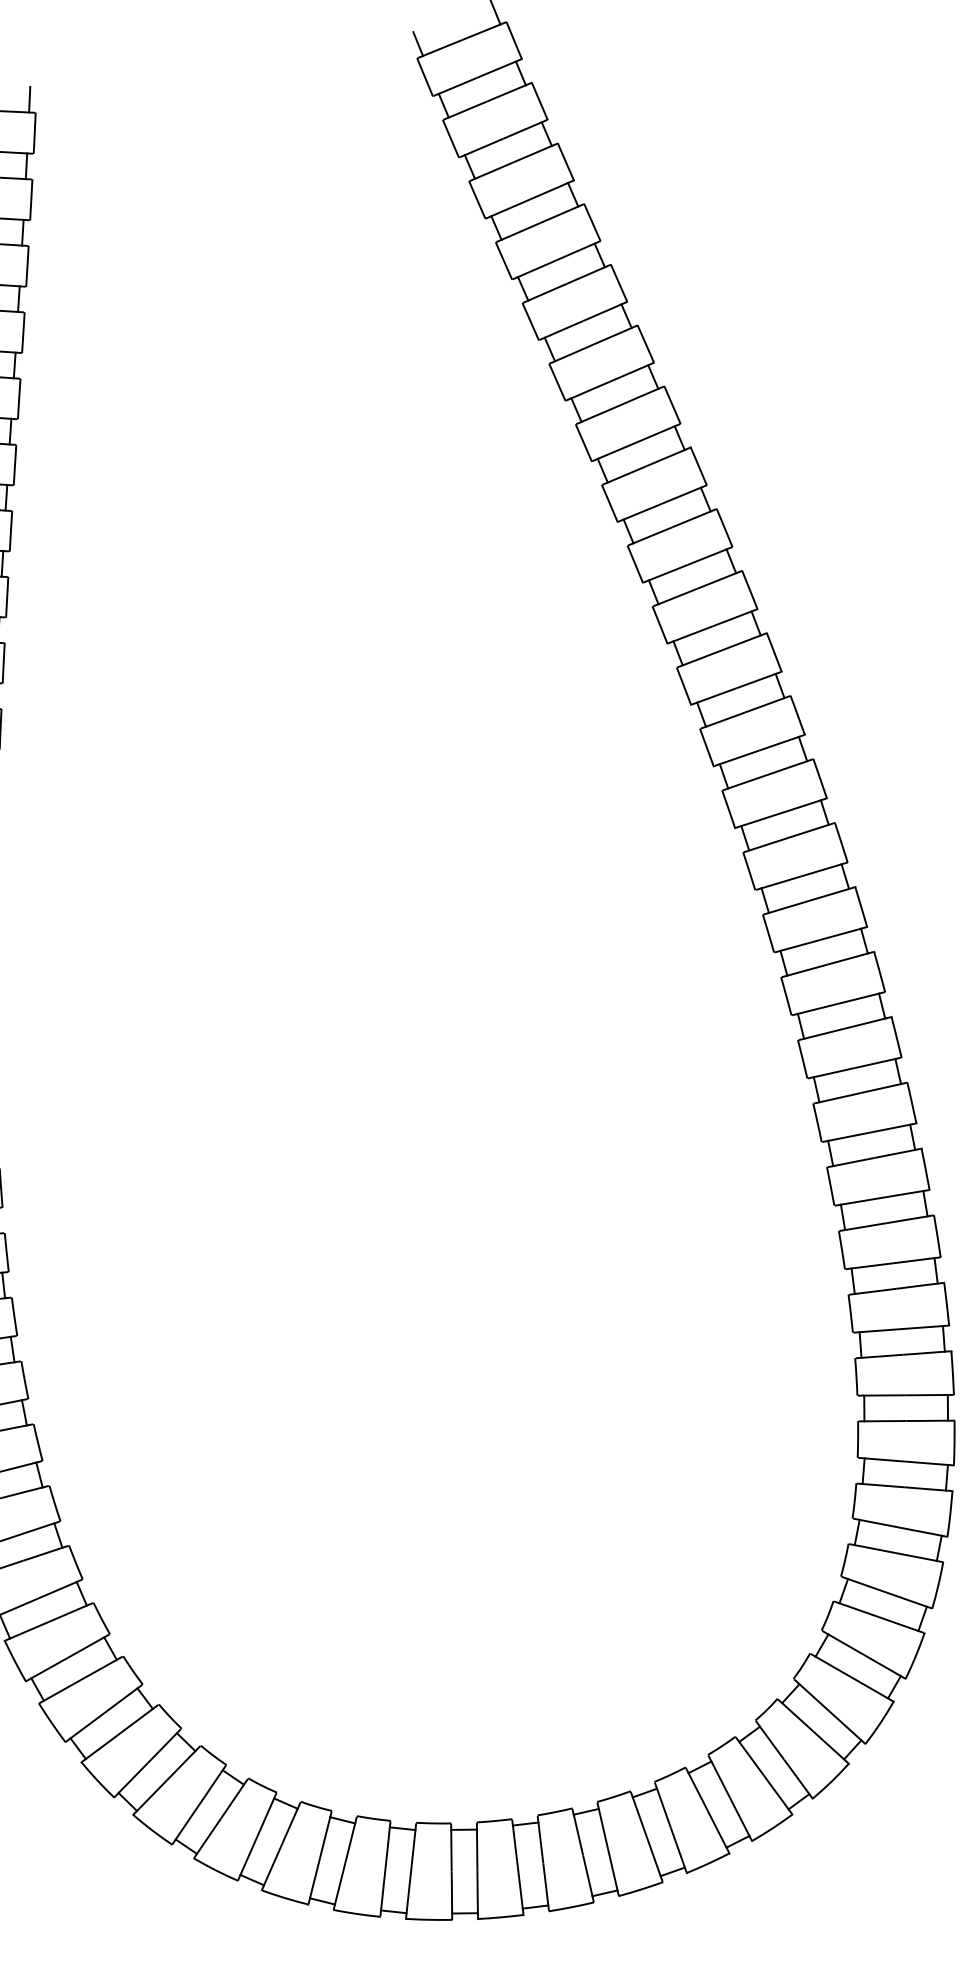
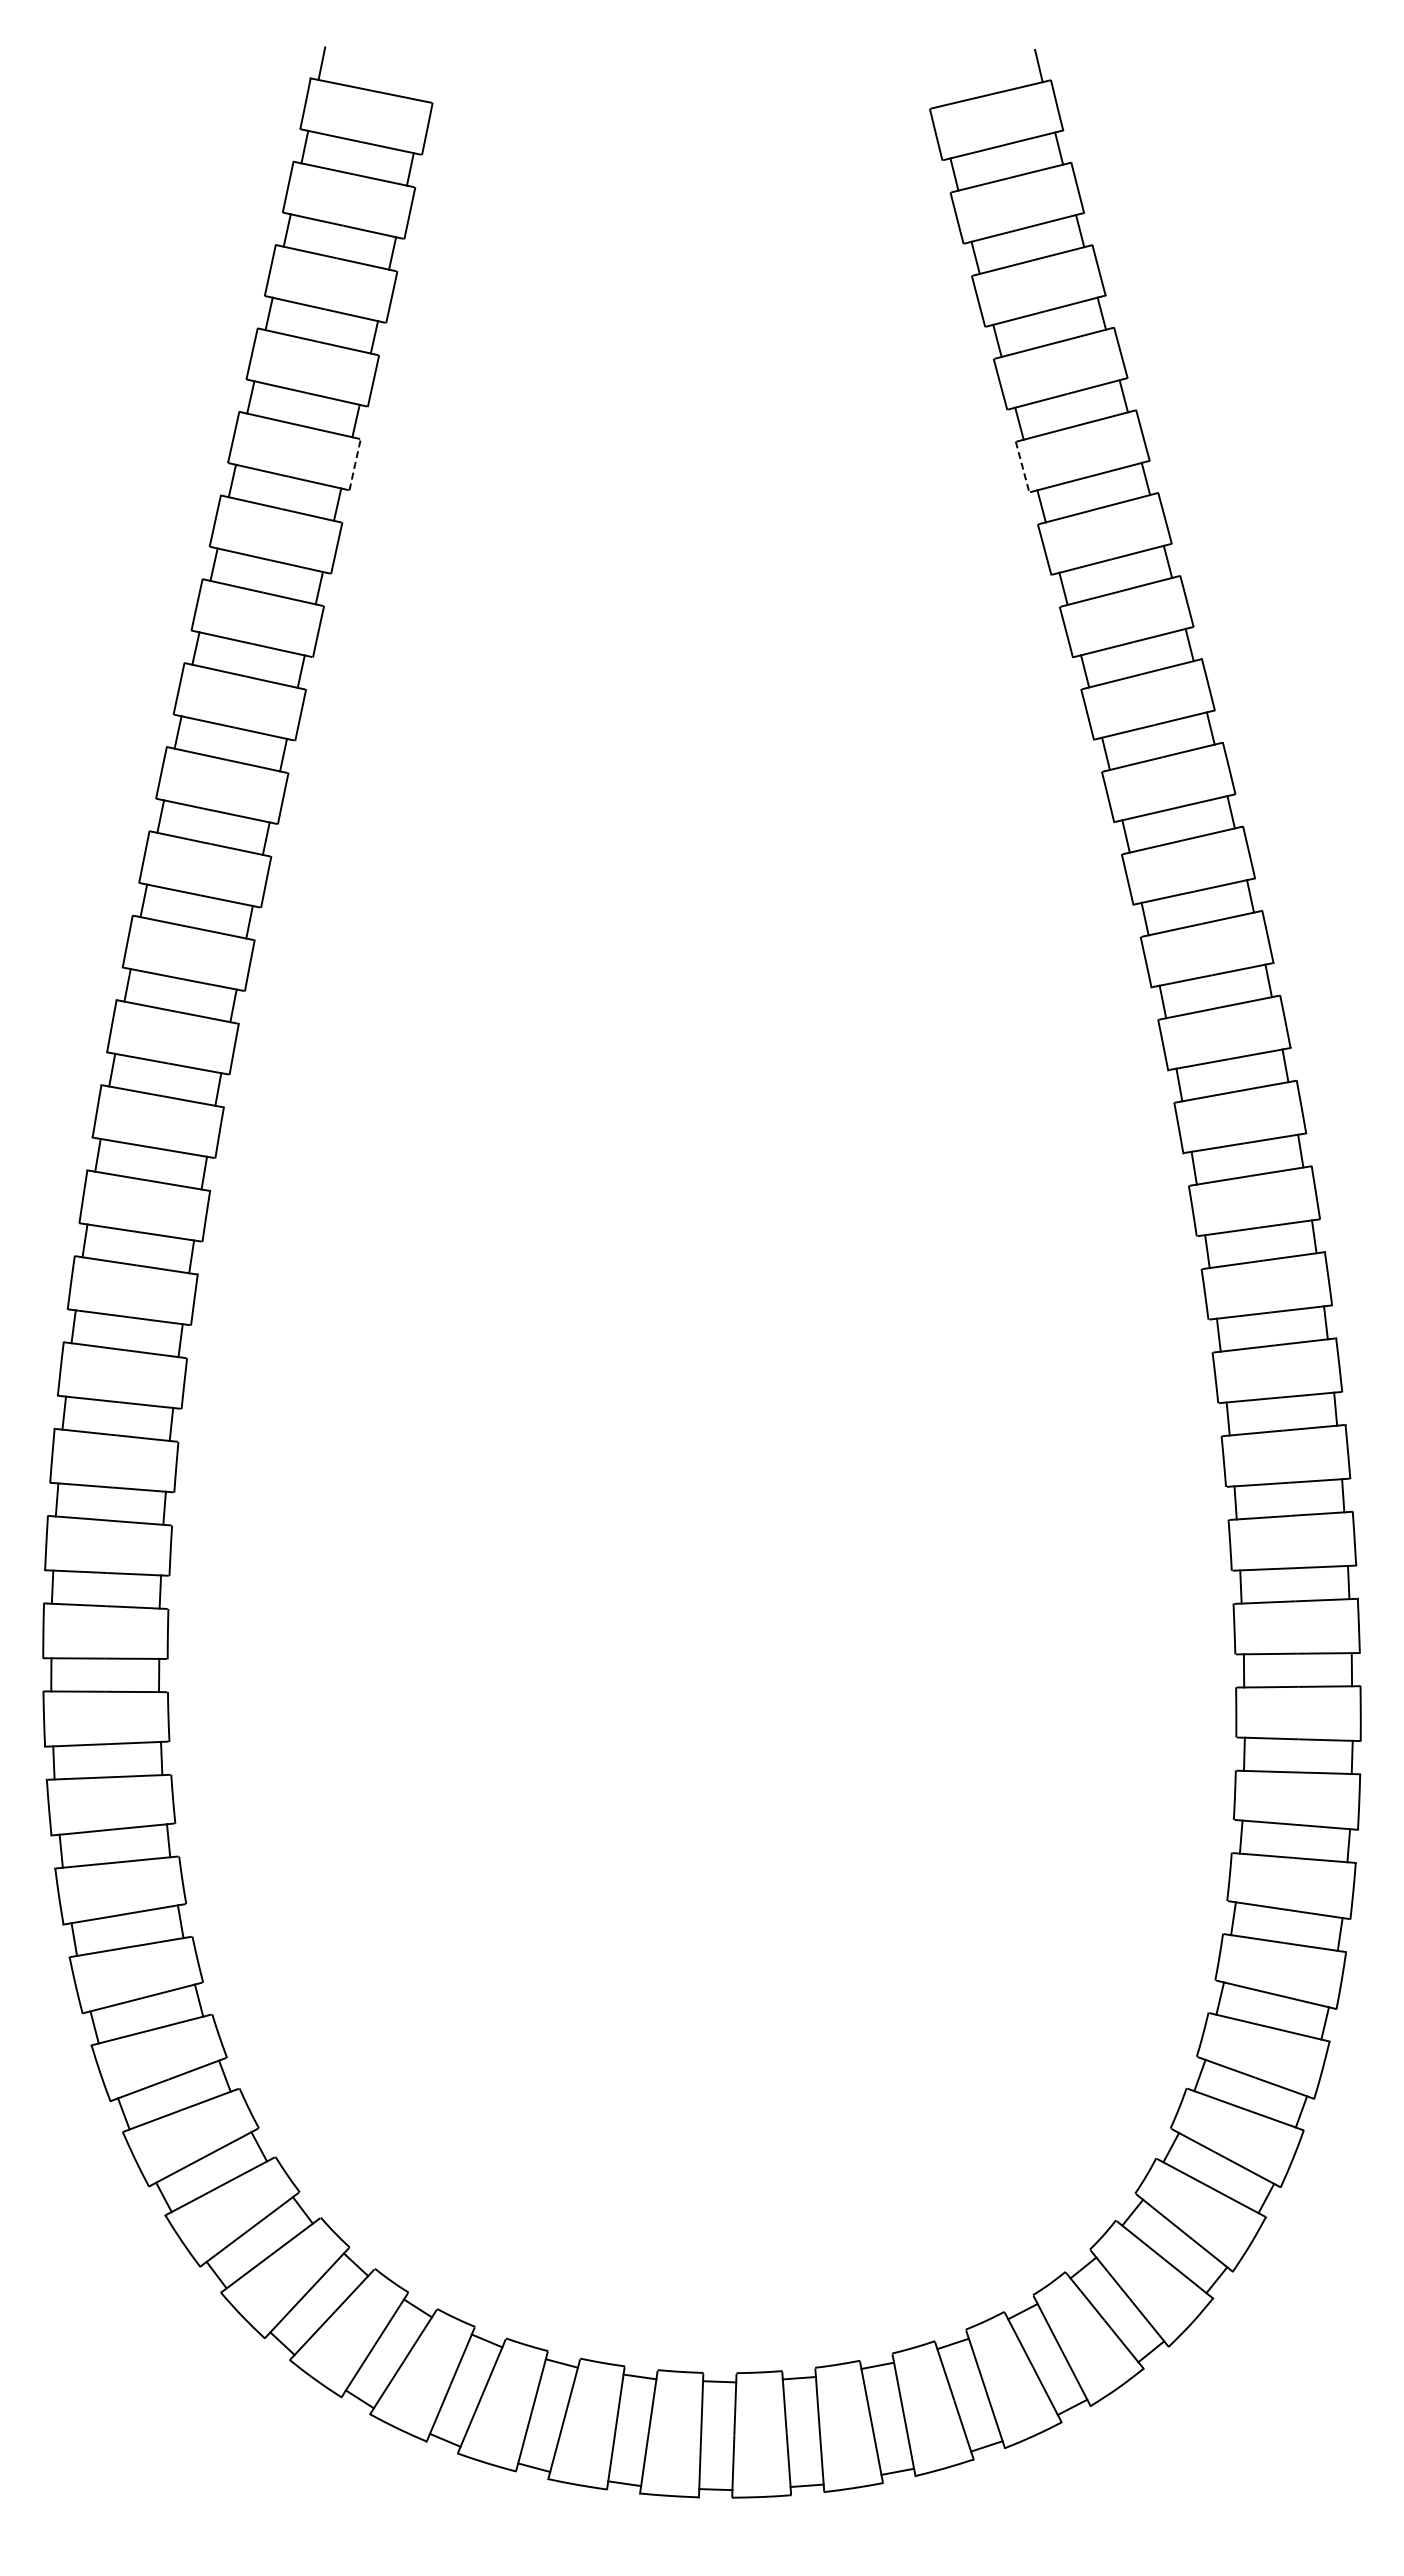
line: (417, 43) -> (933, 90), removed
line: (29, 99) -> (427, 84), removed
line: (530, 322) -> (1022, 467), solid -> dashed
line: (19, 398) -> (355, 464), solid -> dashed

